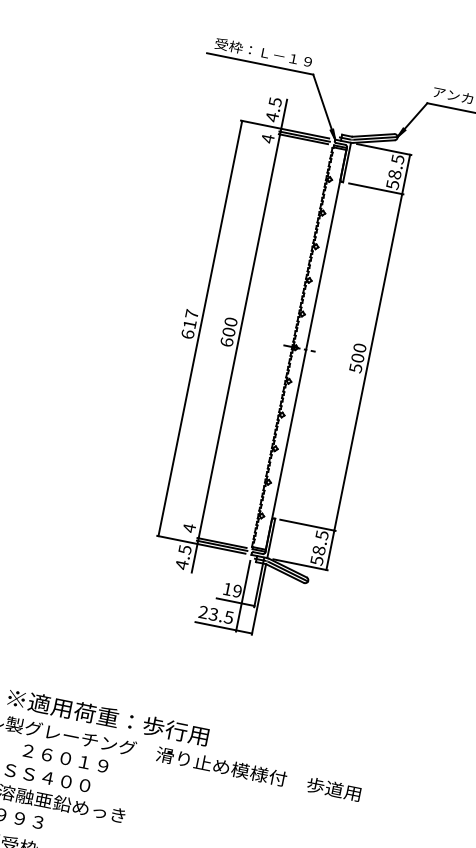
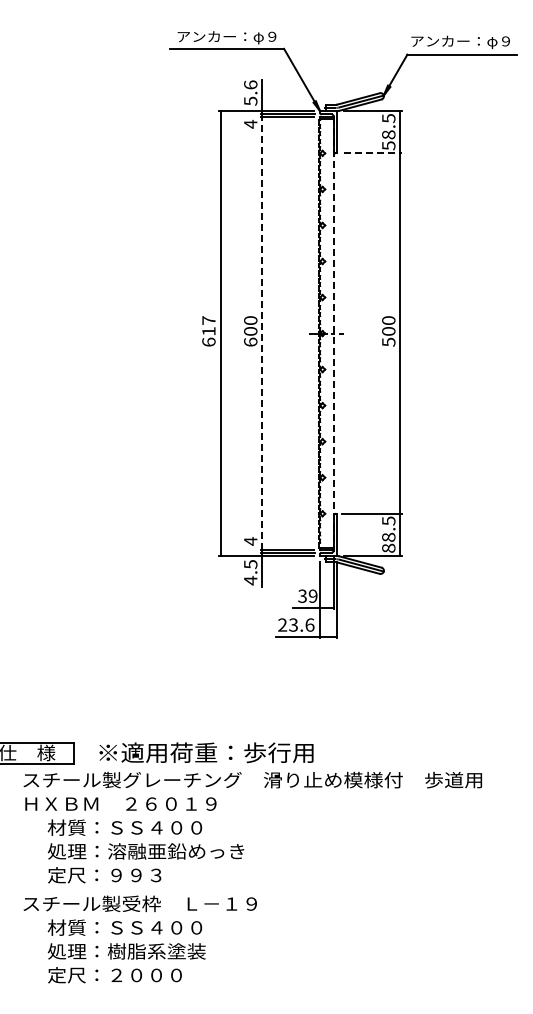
text: (263, 53) -> (228, 37), 受枠：Ｌ－１９ -> アンカー：φ９
text: (273, 110) -> (250, 93), 4.5 -> 5.6
line: (377, 189) -> (373, 153), solid -> dashed
line: (239, 336) -> (262, 333), solid -> dashed
line: (305, 350) -> (333, 334), solid -> dashed
text: (316, 559) -> (388, 547), 58.5 -> 88.5
text: (227, 588) -> (302, 595), 19 -> 39
text: (228, 616) -> (309, 624), 23.5 -> 23.6

